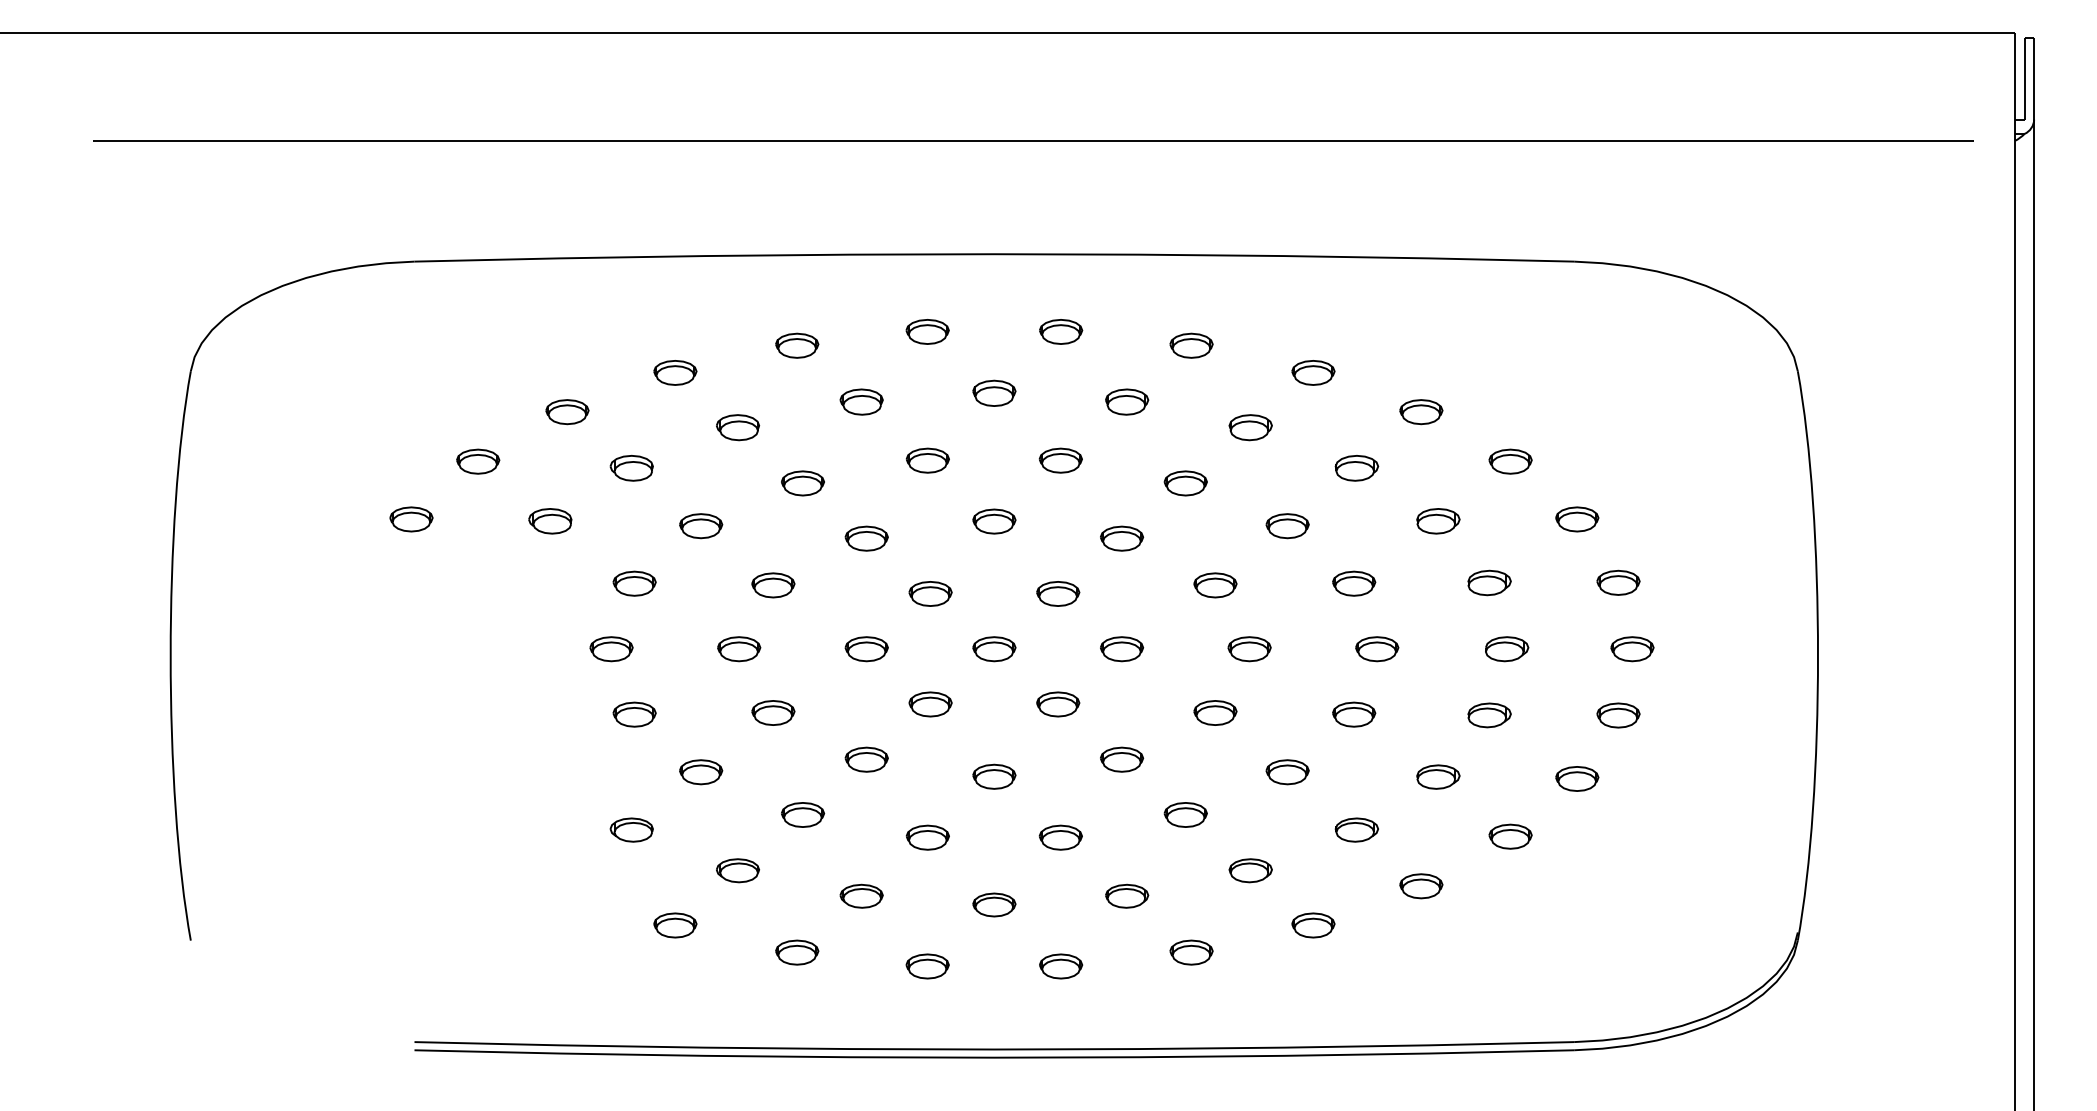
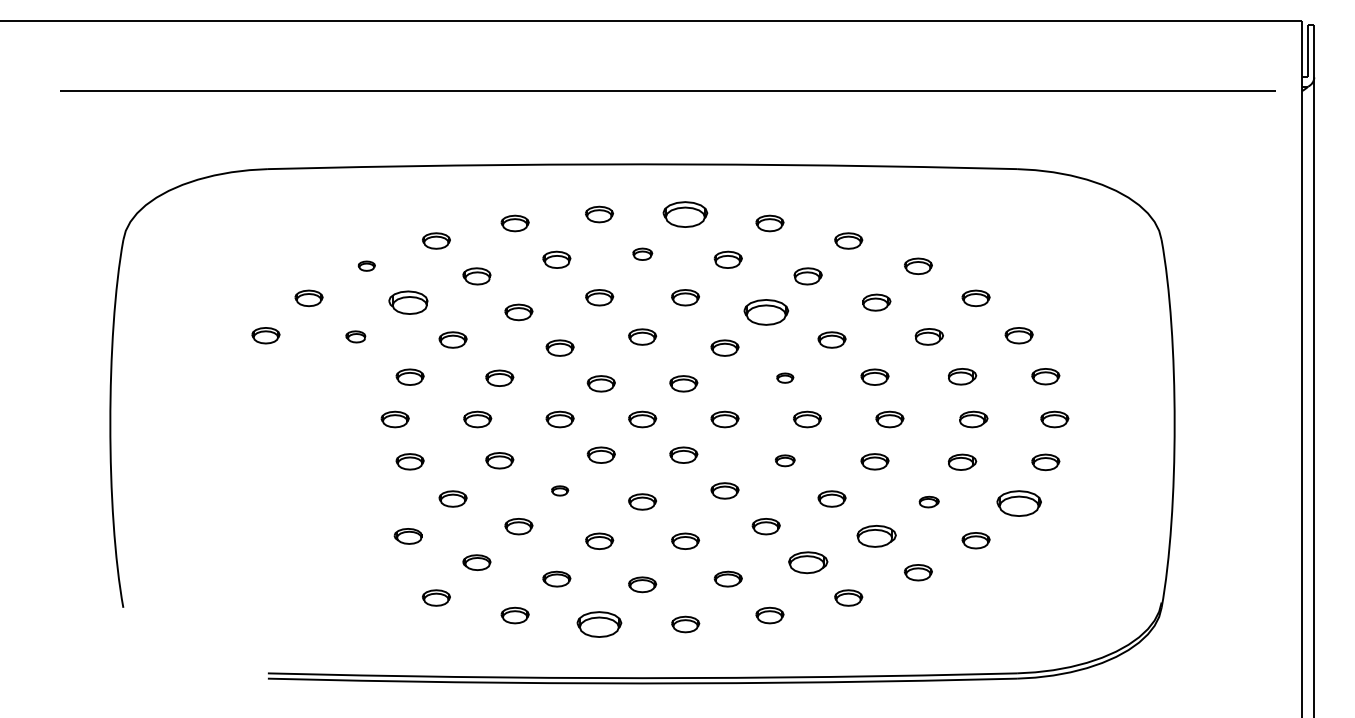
part: (1060, 331) -> (685, 214), size x1.6
part: (994, 393) -> (642, 254), size x0.7
part: (567, 410) -> (366, 265), size x0.6
part: (630, 468) -> (407, 302), size x1.4
part: (1184, 483) -> (765, 312), size x1.6
part: (550, 520) -> (355, 336), size x0.7
part: (1214, 584) -> (784, 377), size x0.6
part: (1214, 712) -> (784, 460), size x0.7
part: (865, 759) -> (559, 490), size x0.6
part: (1436, 776) -> (928, 501), size x0.7
part: (1576, 777) -> (1018, 502), size x1.6
part: (1356, 830) -> (876, 536), size x1.4
part: (1249, 870) -> (807, 562), size x1.4
part: (927, 966) -> (599, 624), size x1.6

